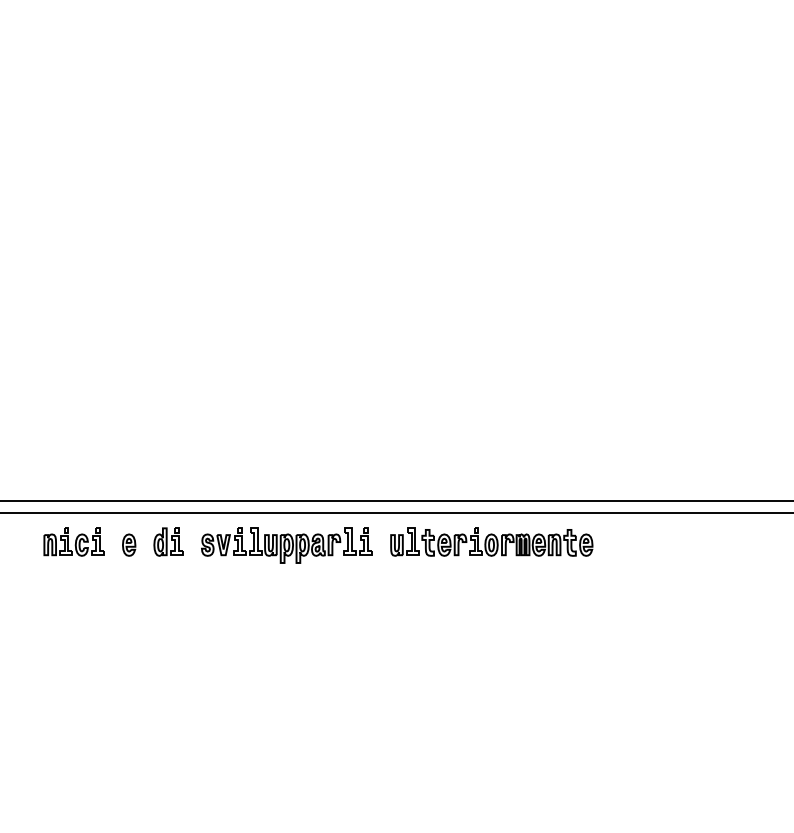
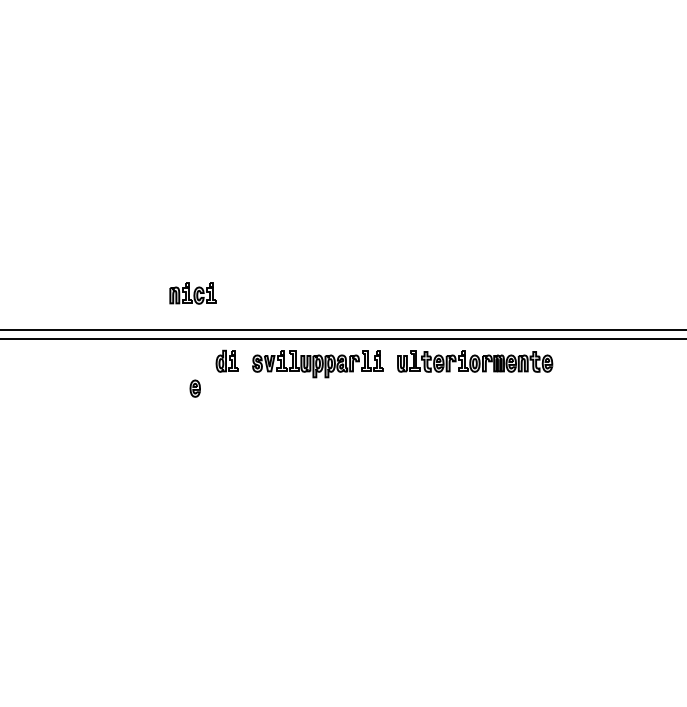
part: (73, 542) -> (192, 293), moved
part: (128, 544) -> (194, 388), moved

